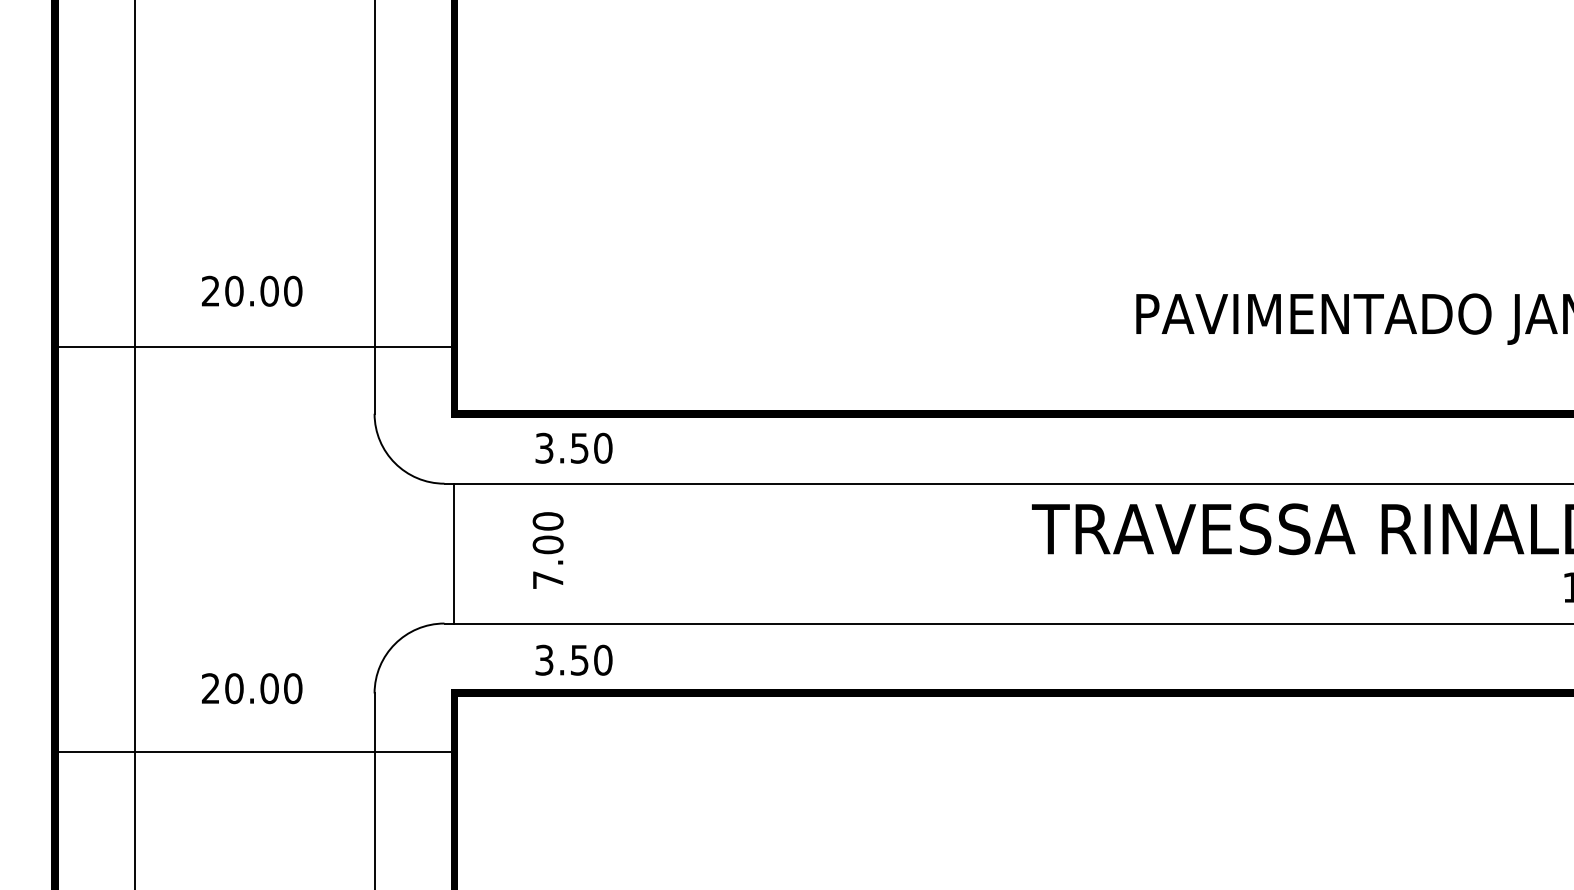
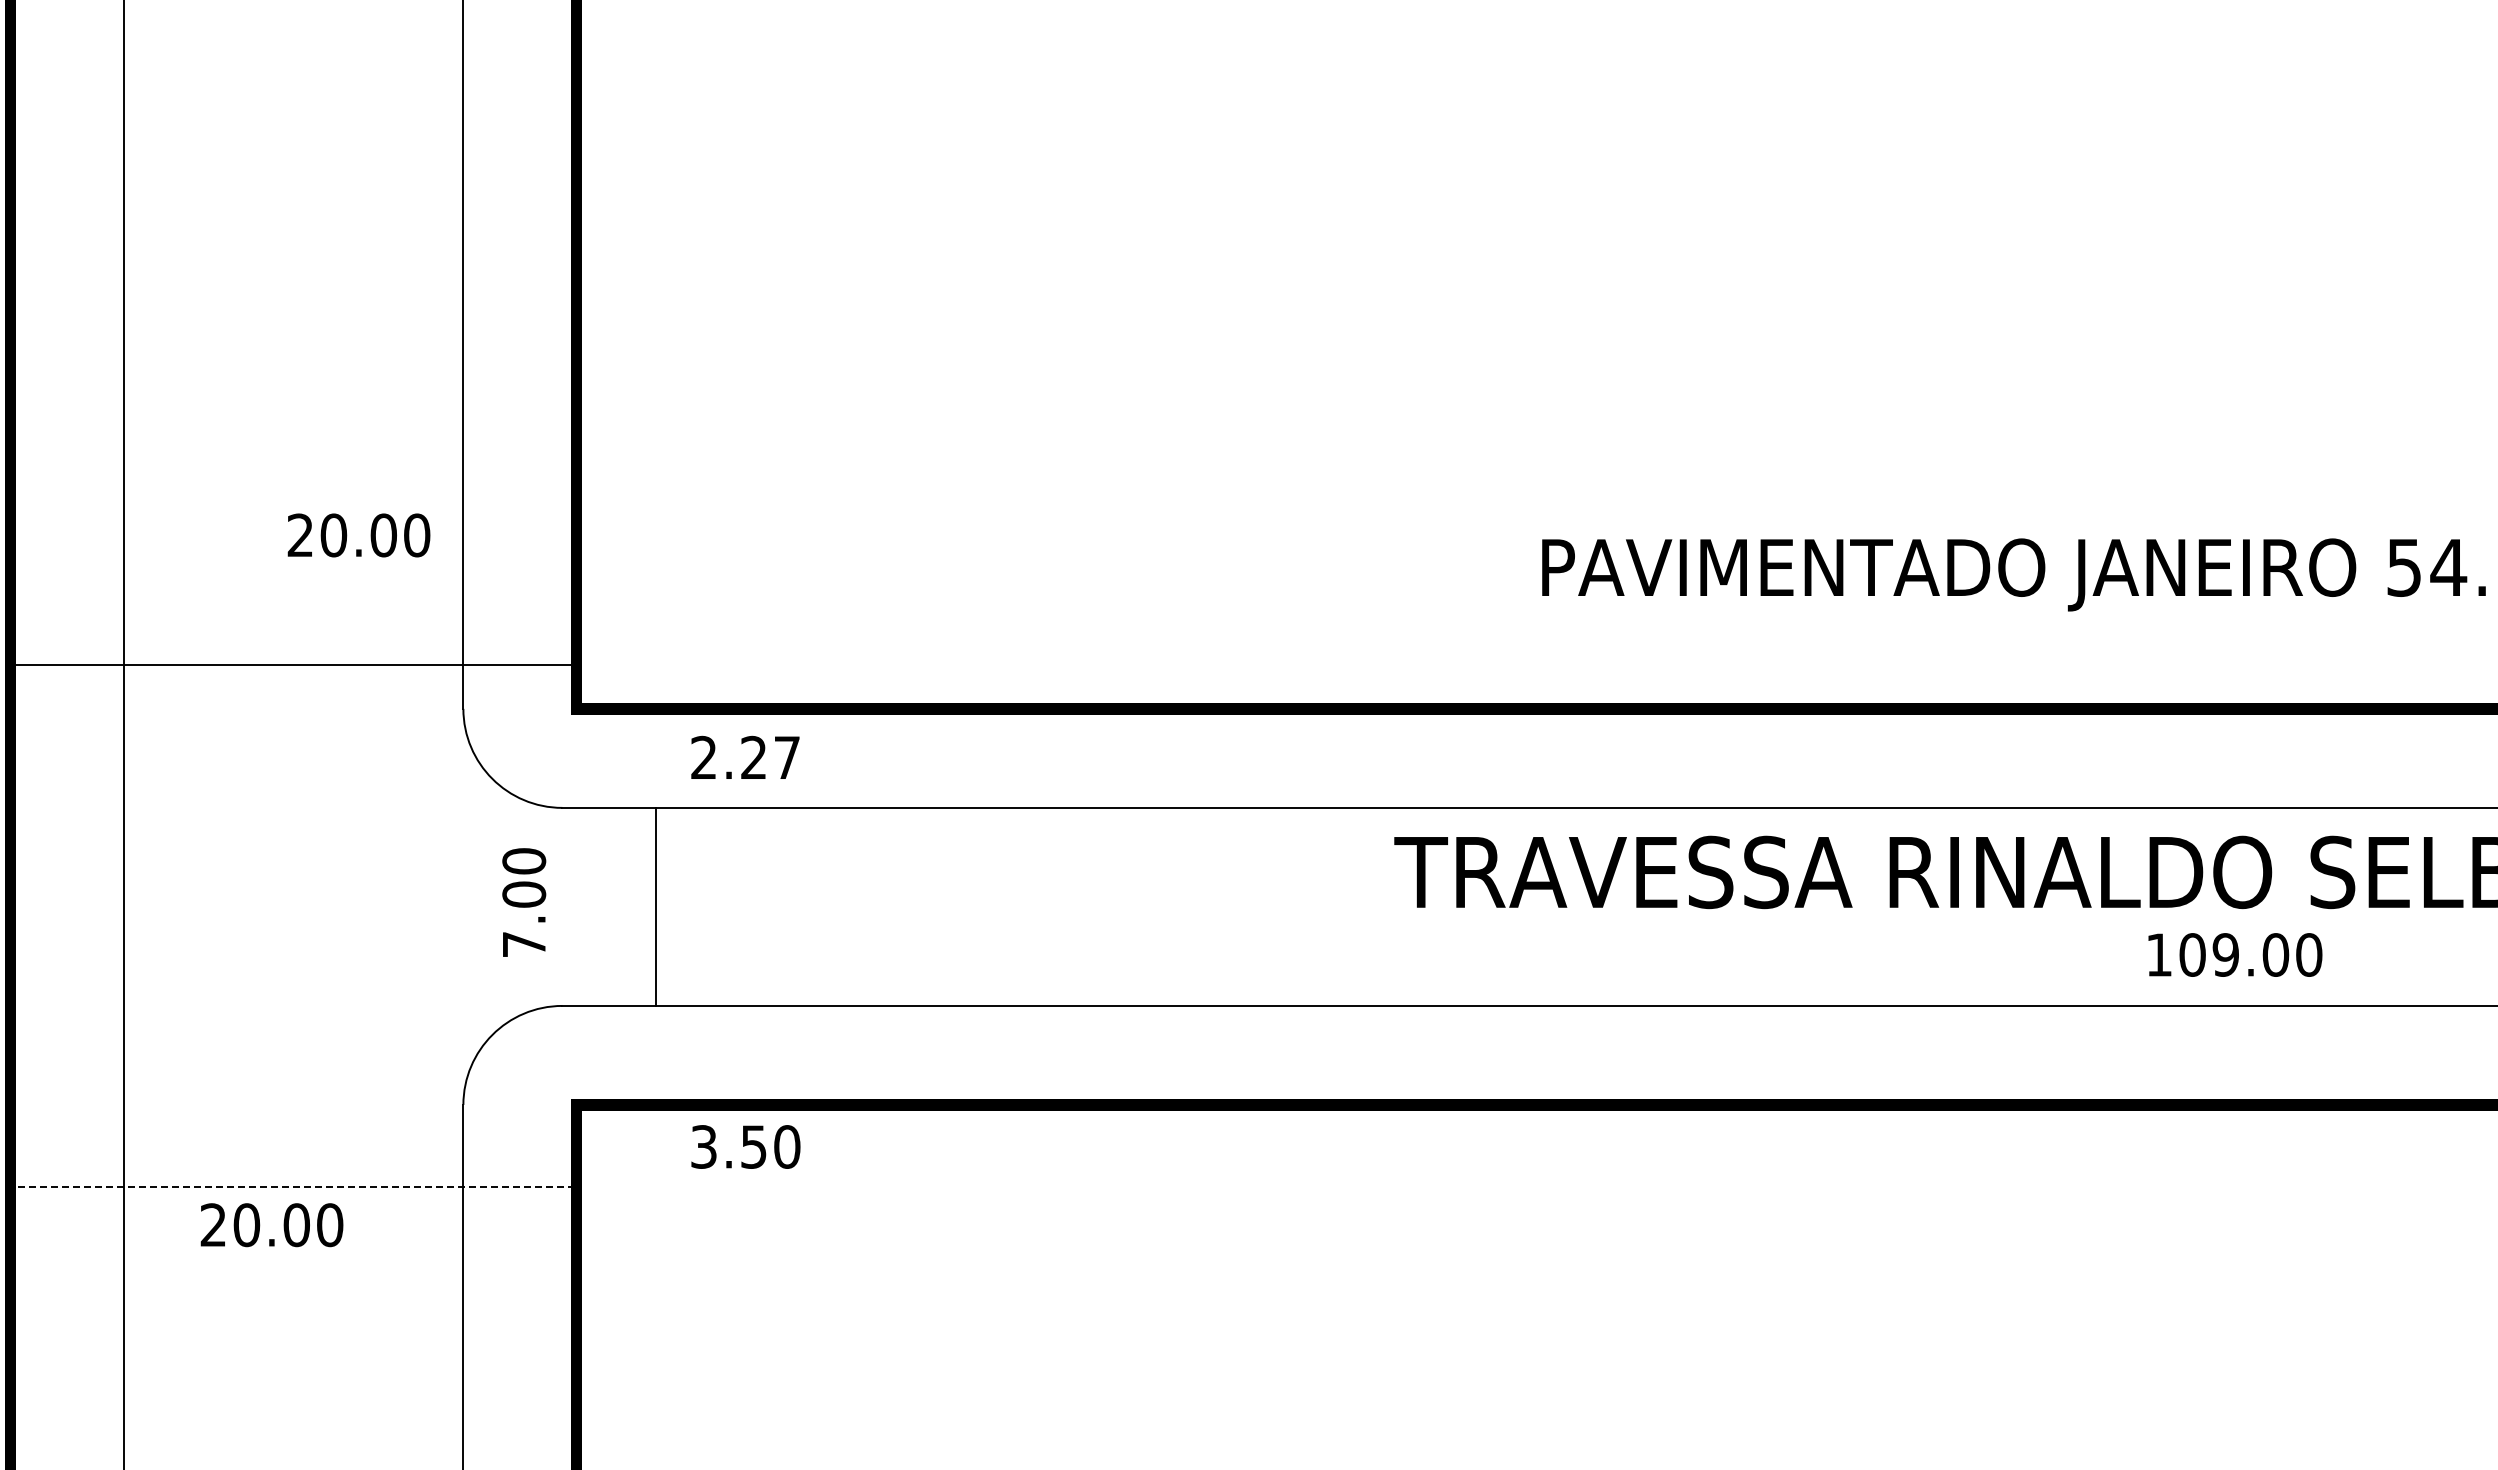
text: (251, 291) -> (358, 535), moved
line: (253, 347) -> (292, 665), moved
text: (573, 448) -> (745, 757), 3.50 -> 2.27
text: (548, 550) -> (524, 902), moved
line: (454, 553) -> (655, 906), moved
text: (573, 659) -> (745, 1146), moved
text: (251, 688) -> (271, 1225), moved
line: (254, 751) -> (293, 1187), solid -> dashed

